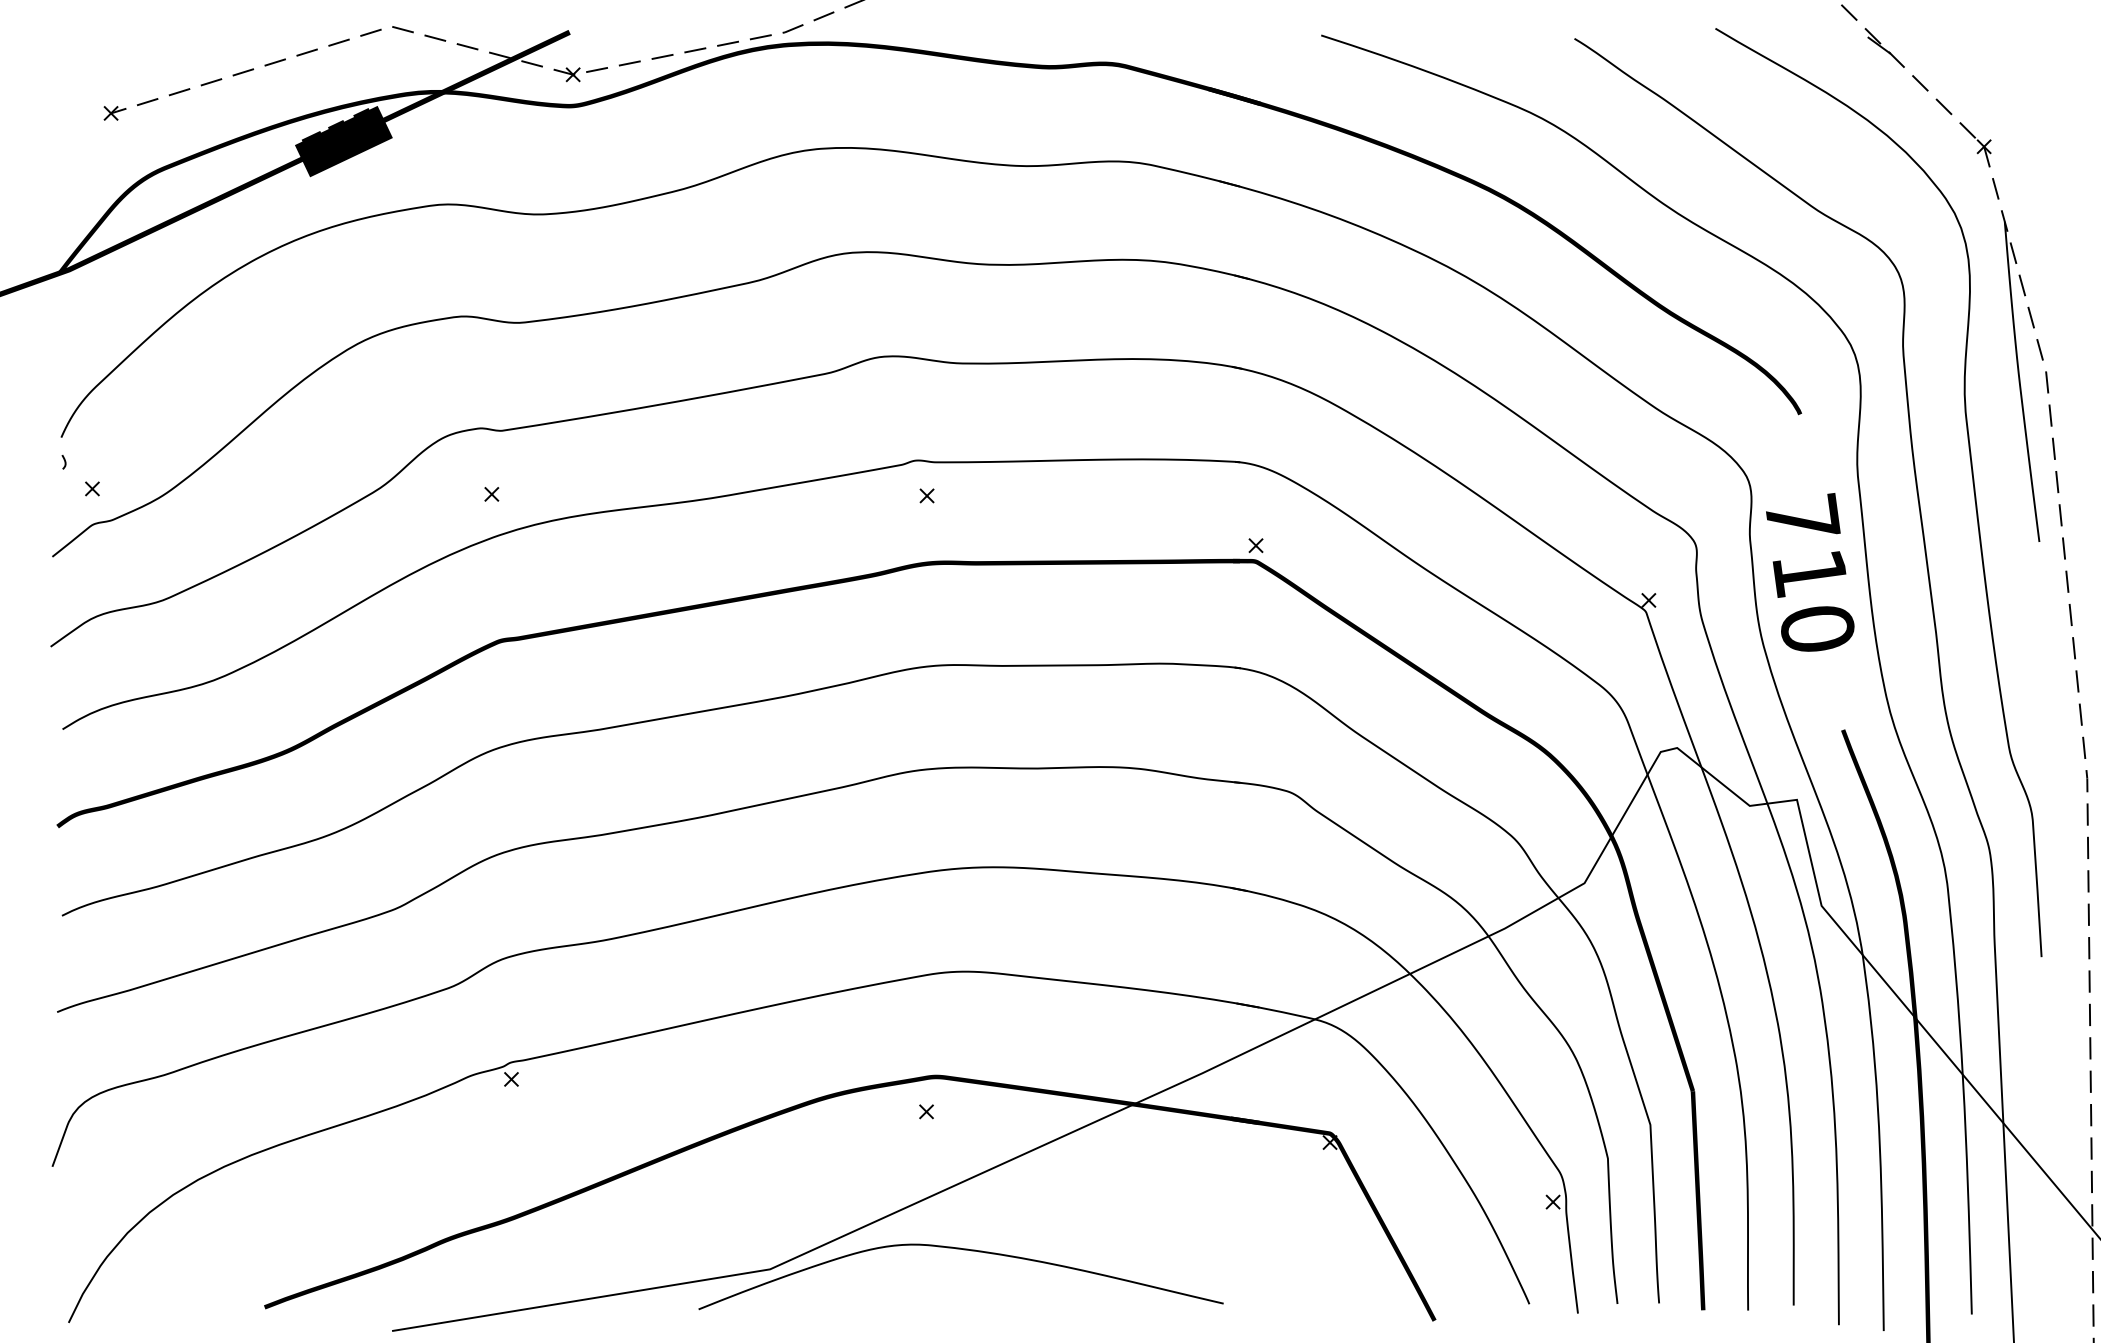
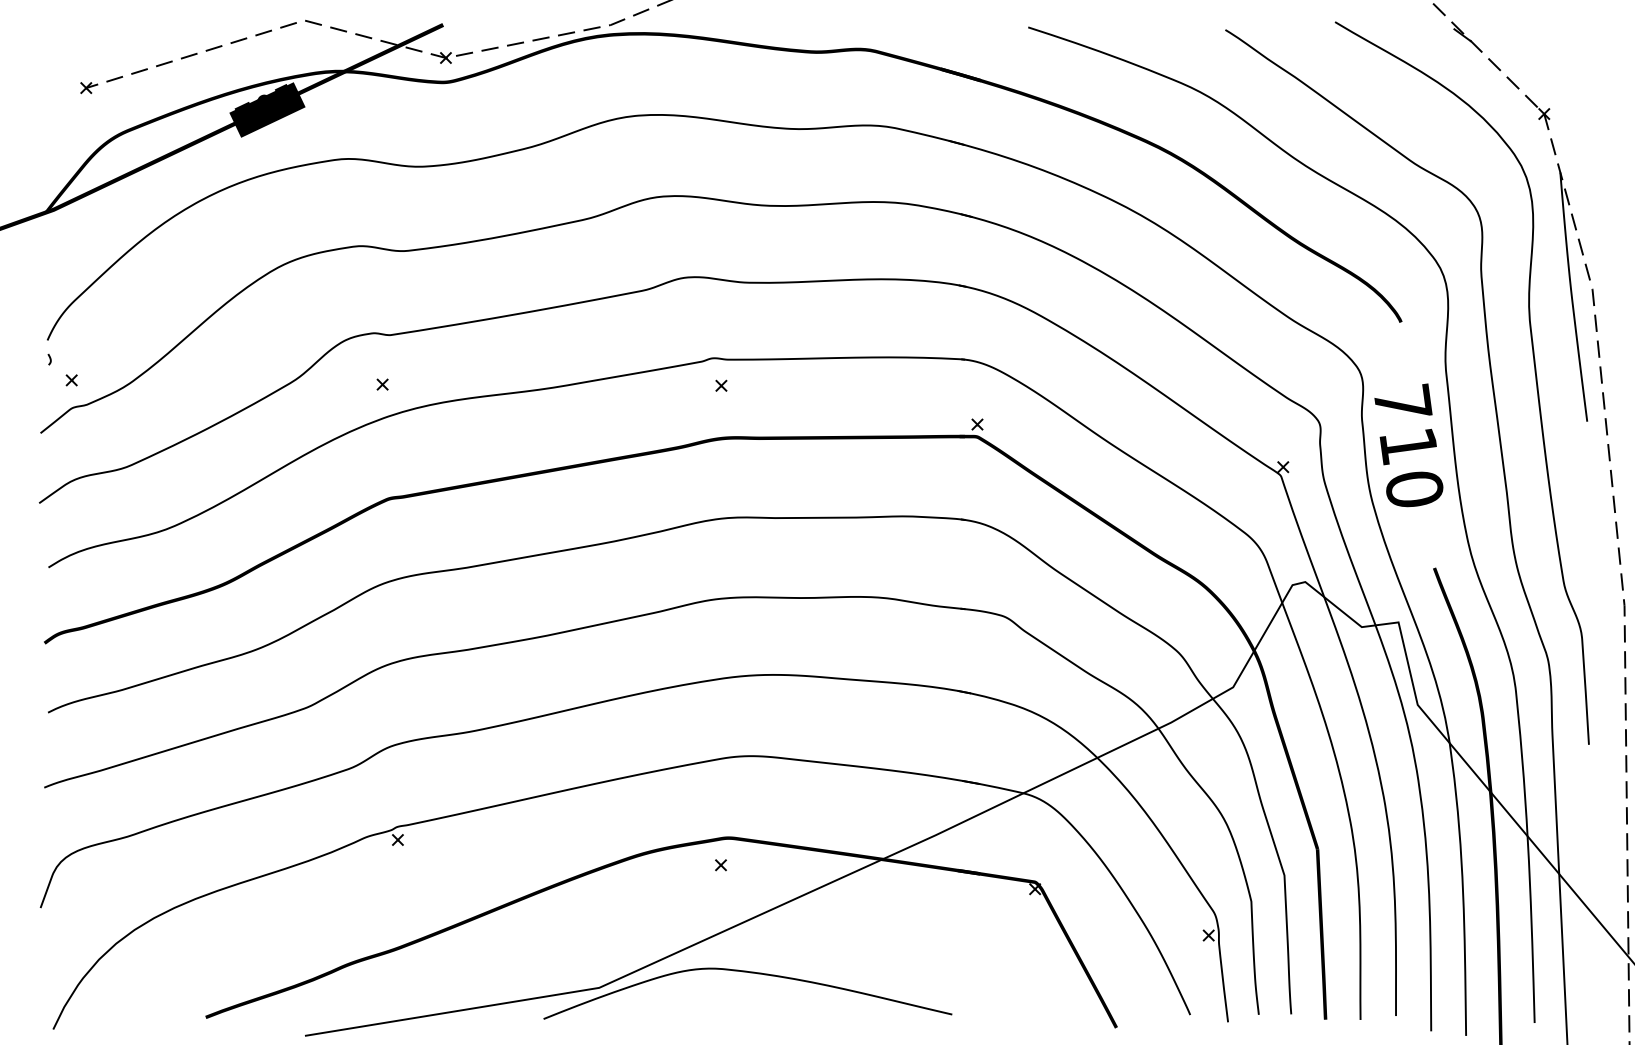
text: (335, 124) -> (260, 96), 755 -> 705

